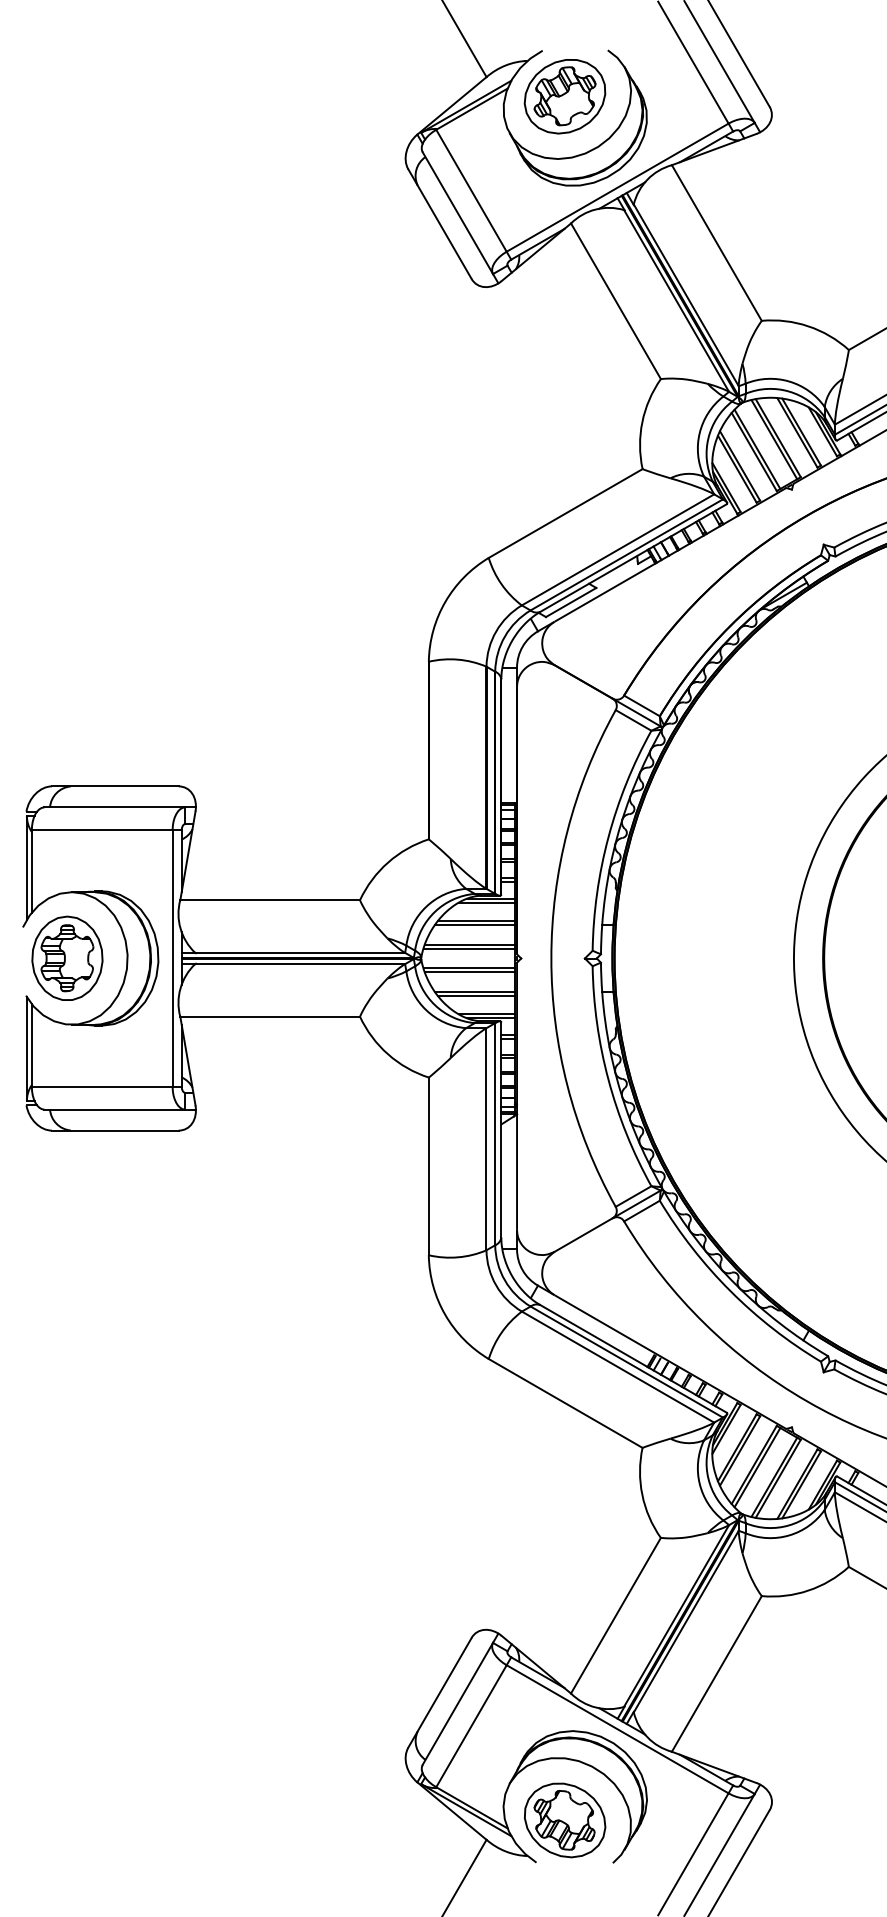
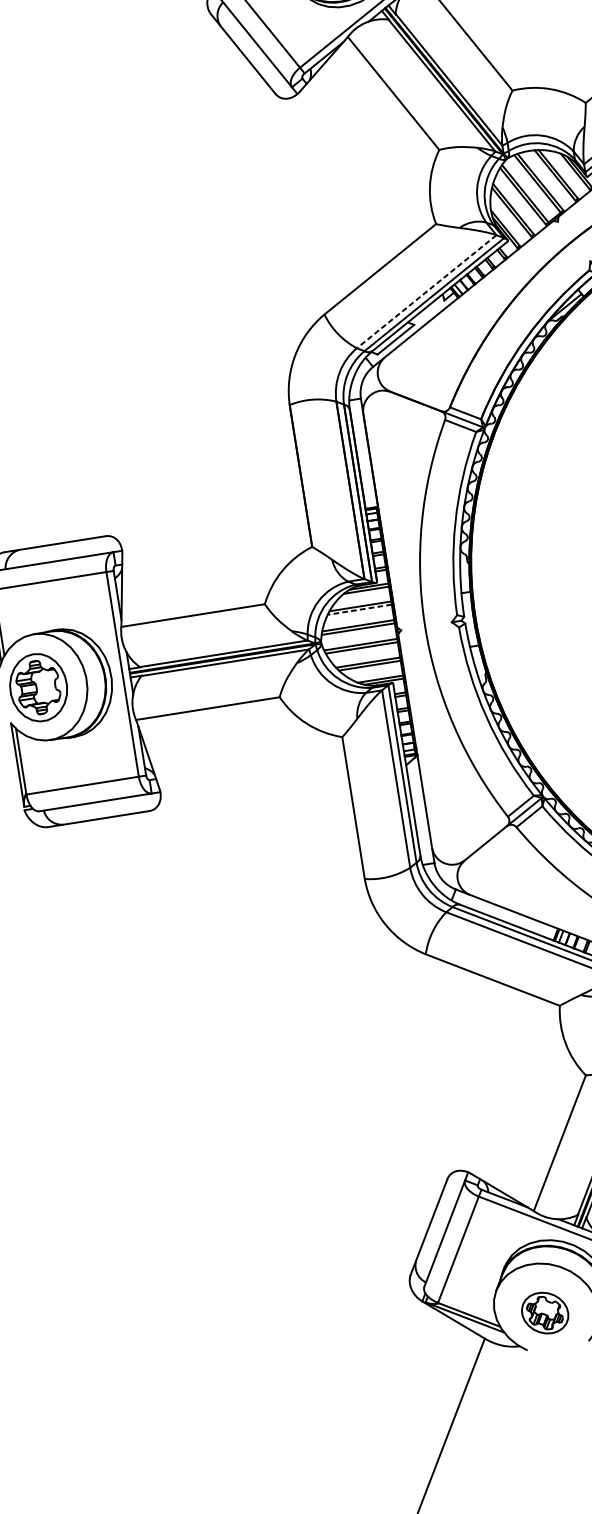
line: (617, 550) -> (426, 292), solid -> dashed
line: (474, 925) -> (359, 609), solid -> dashed
part: (565, 1820) -> (545, 1313), size x0.7

